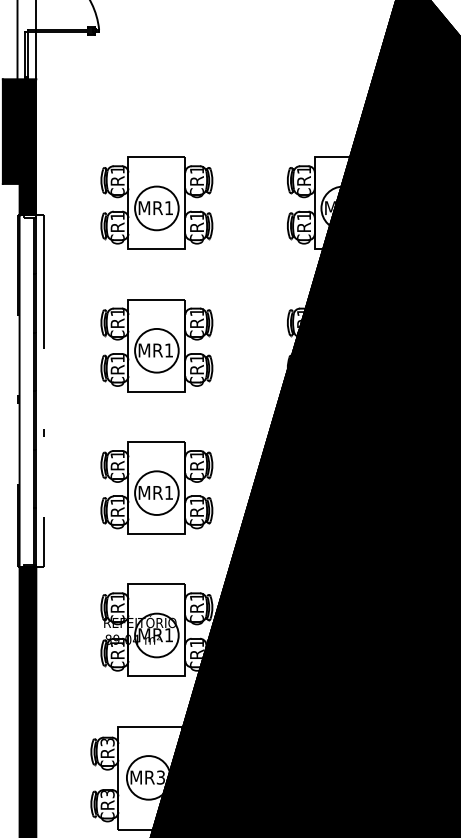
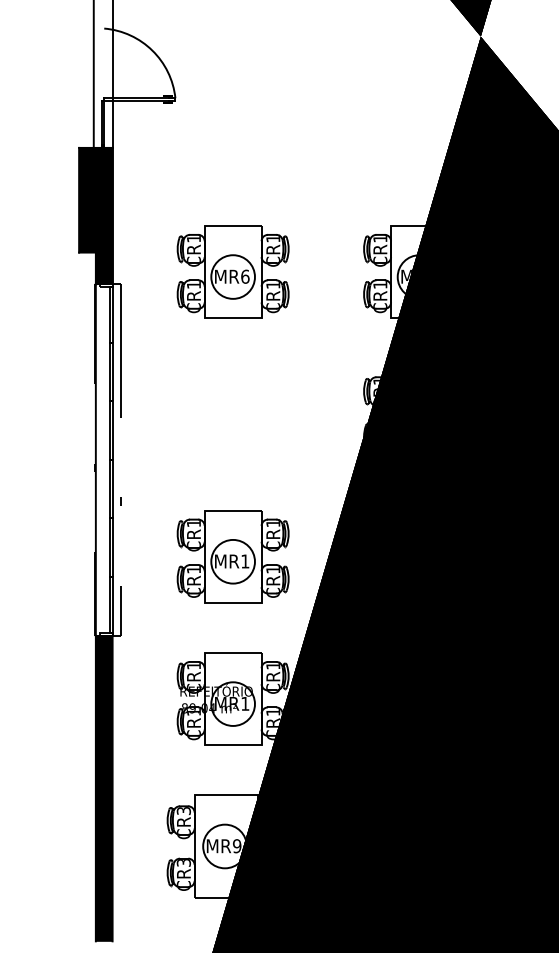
text: (169, 207) -> (245, 276), MR1 -> MR6
part: (156, 344) -> (232, 413), removed
text: (161, 777) -> (237, 846), MR3 -> MR9

